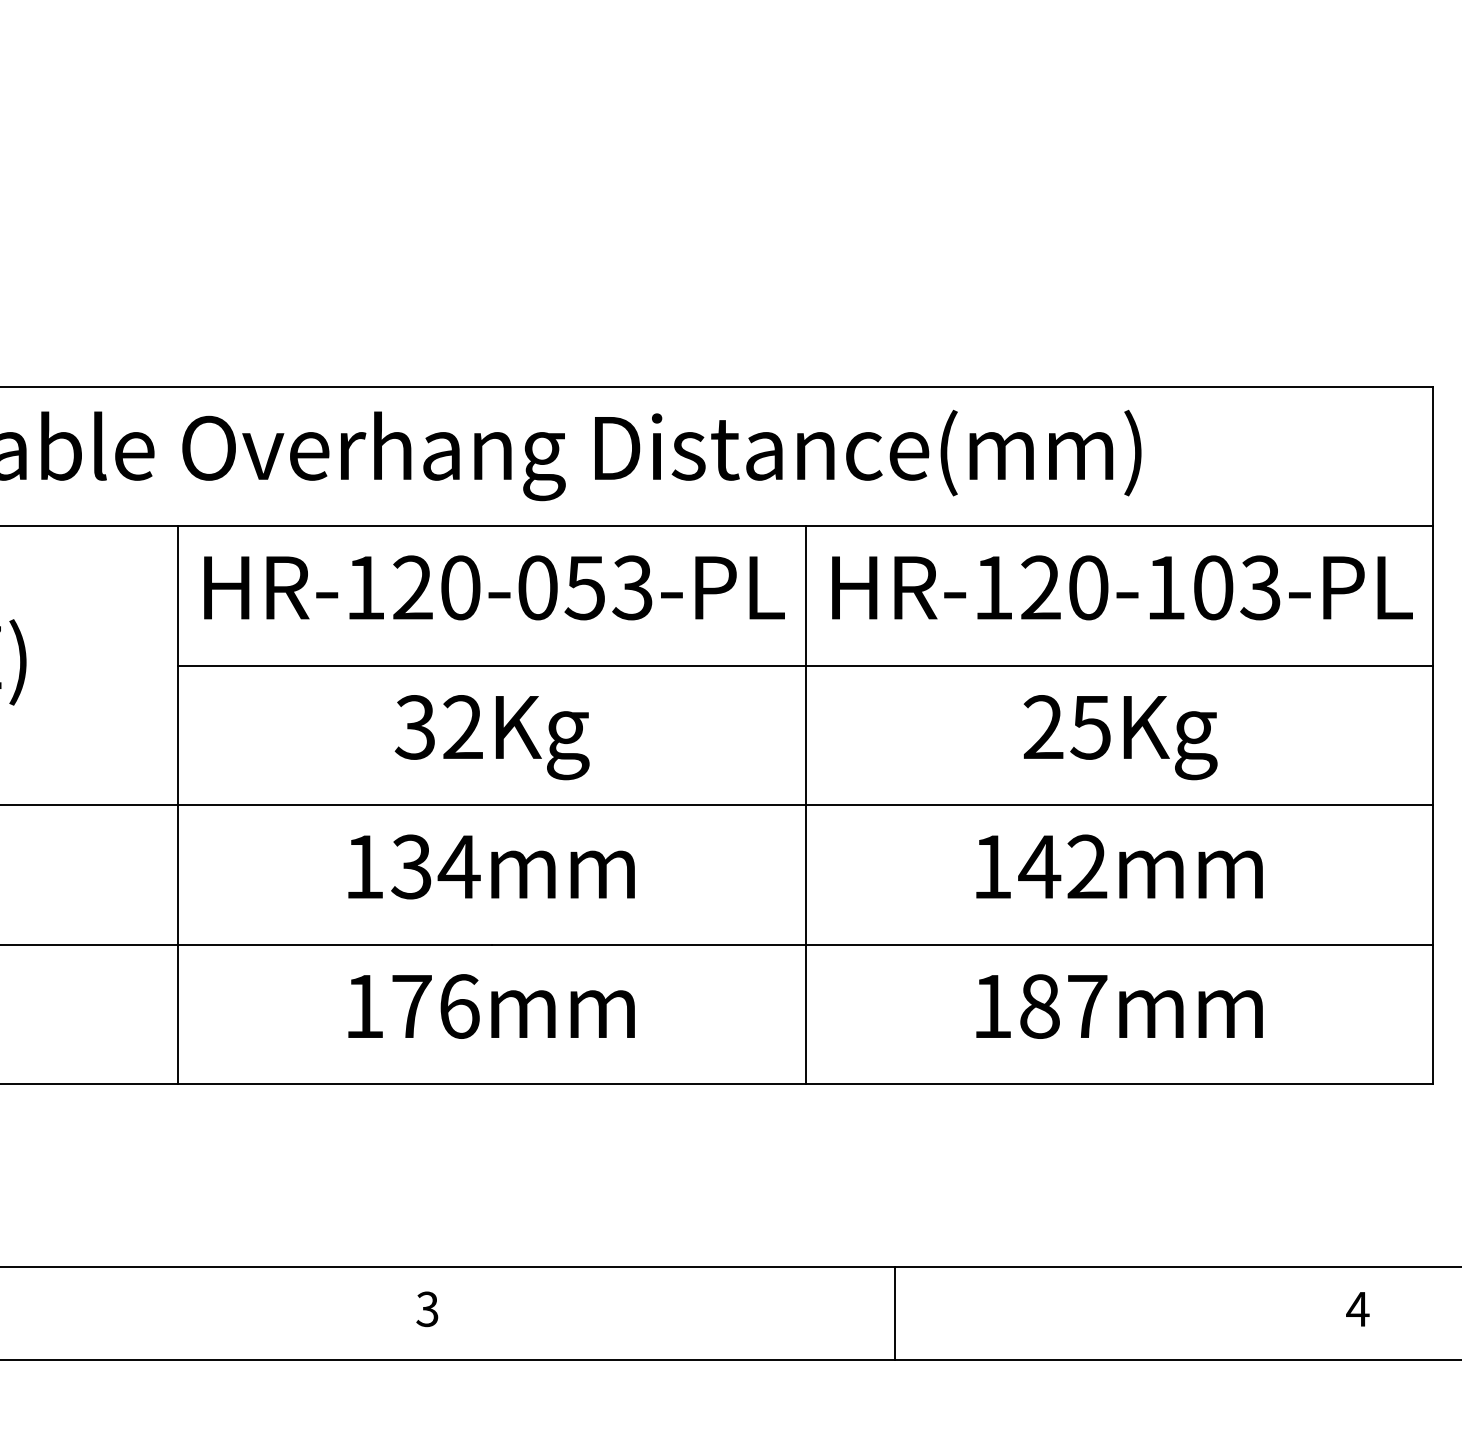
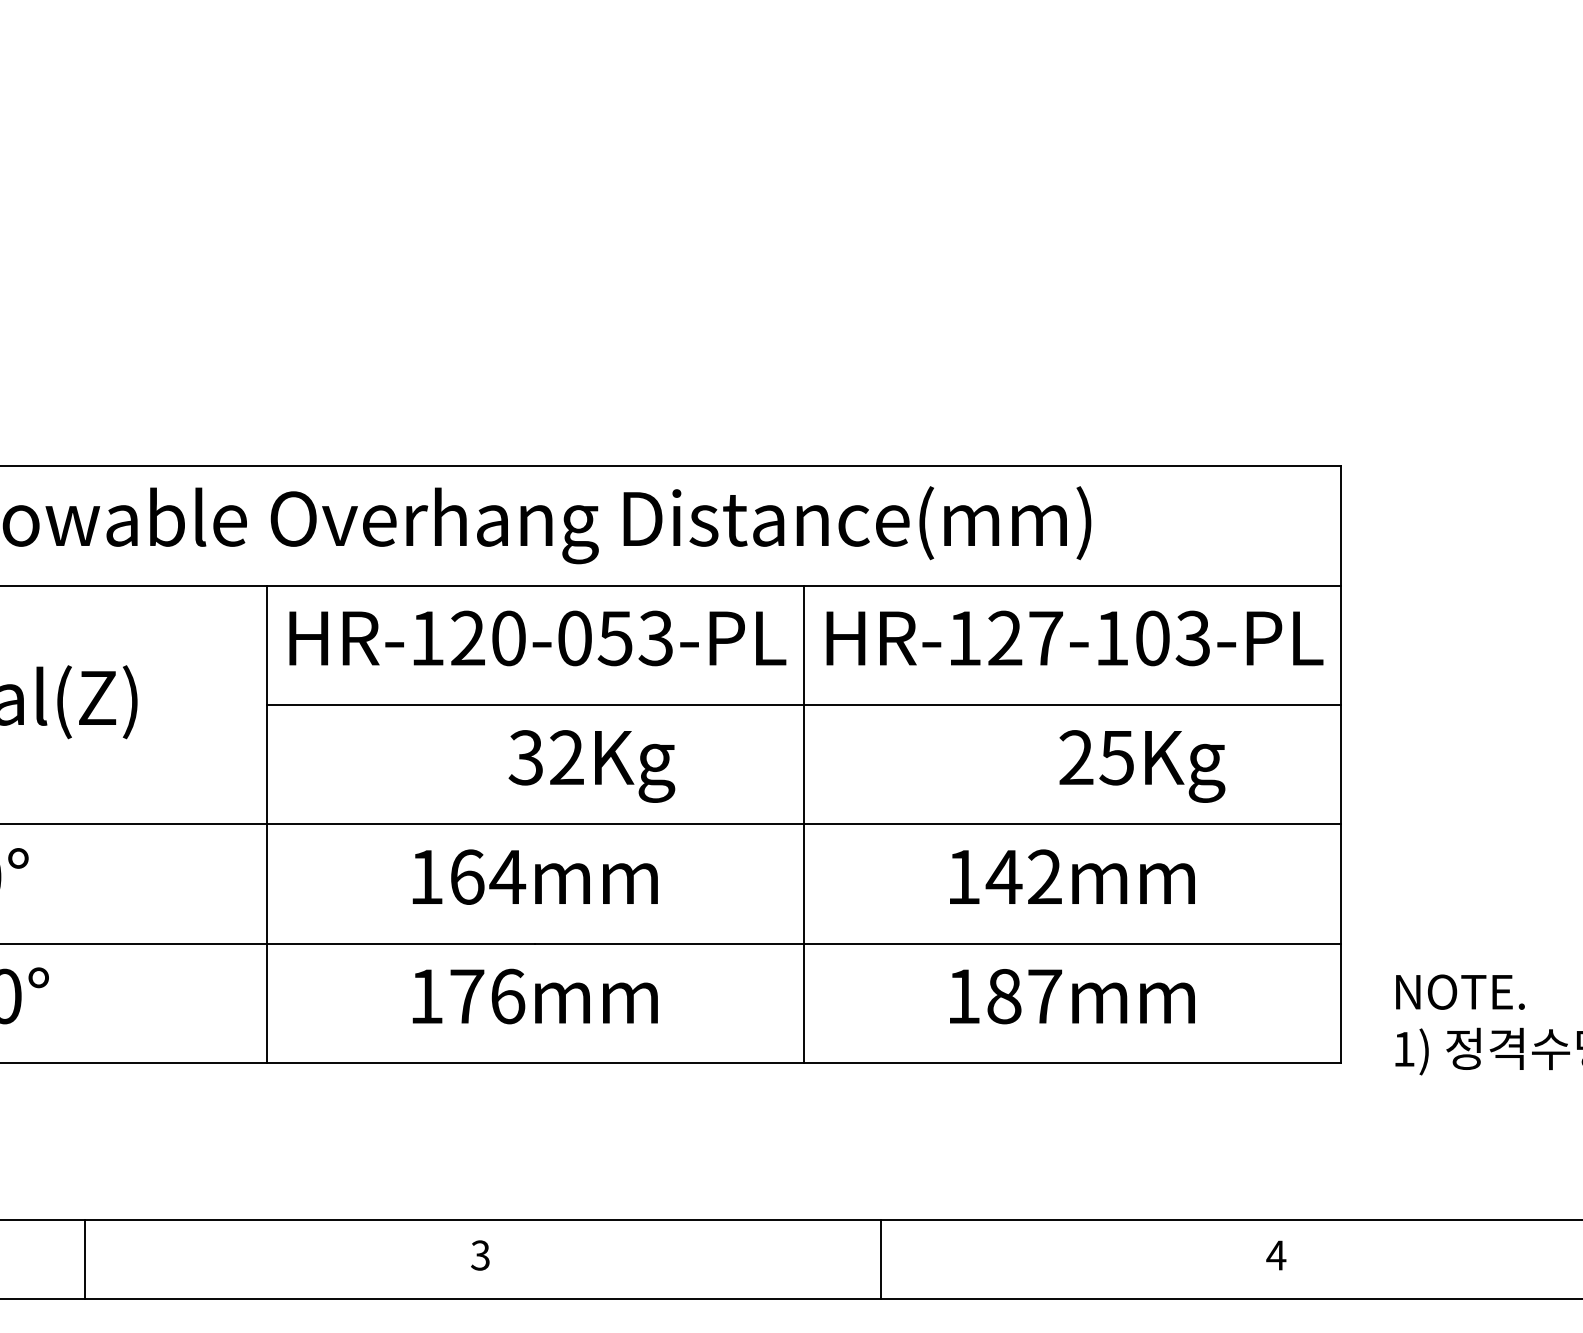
text: (1089, 587) -> (1046, 638), HR-120-103-PL -> HR-127-103-PL
text: (491, 737) -> (591, 766), moved
text: (1120, 737) -> (1142, 766), moved
text: (411, 866) -> (466, 876), 134mm -> 164mm

